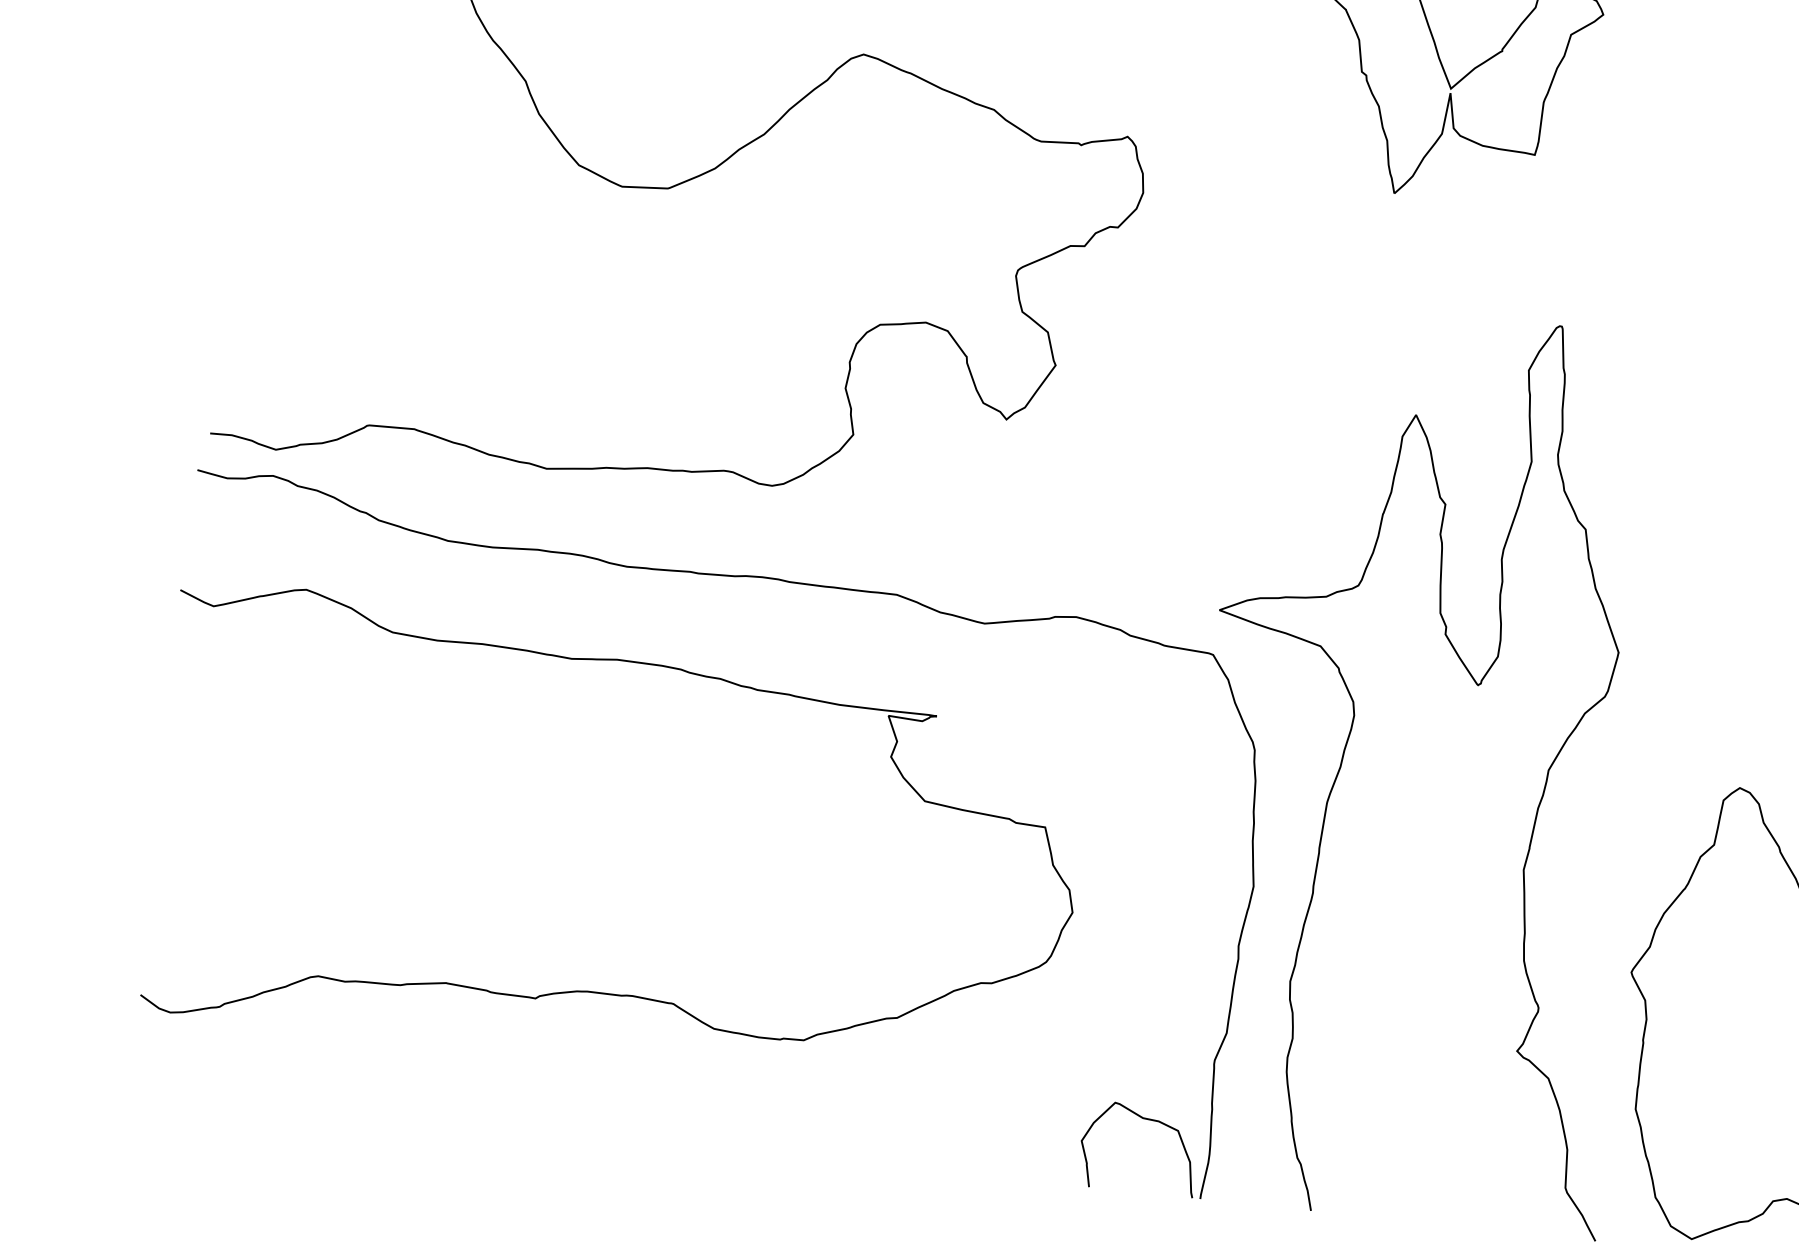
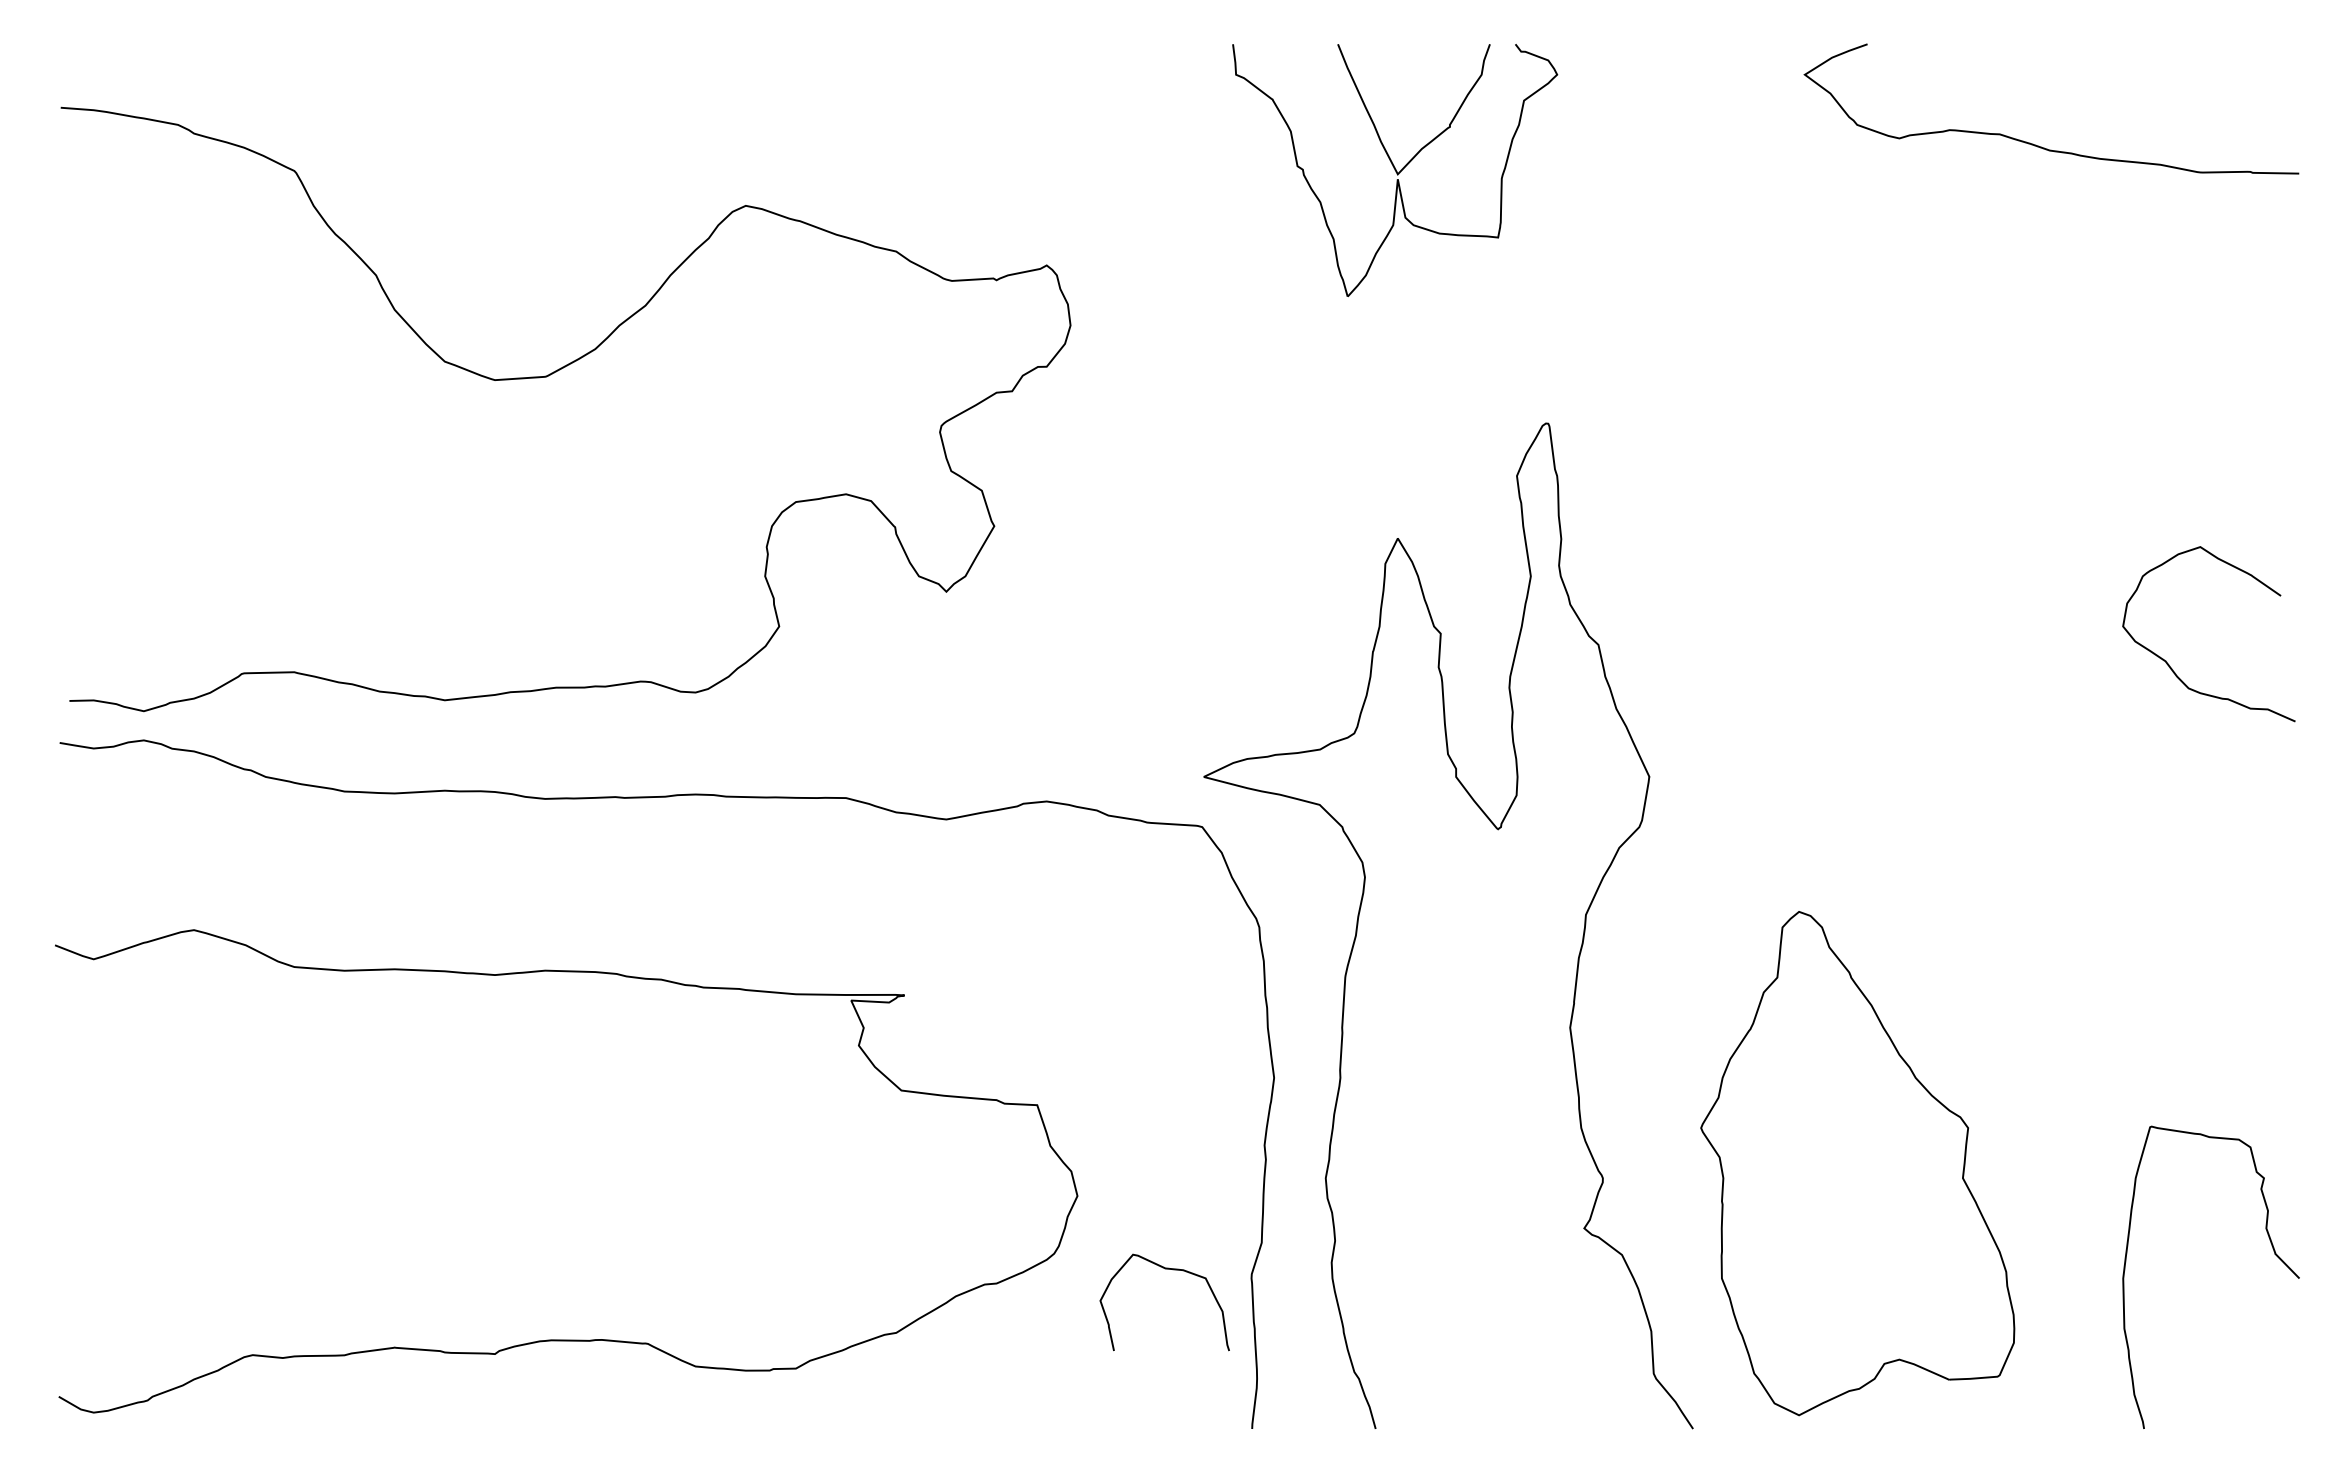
curve: (600, 992) -> (566, 1339), moved
curve: (1142, 1119) -> (1165, 1269), moved

